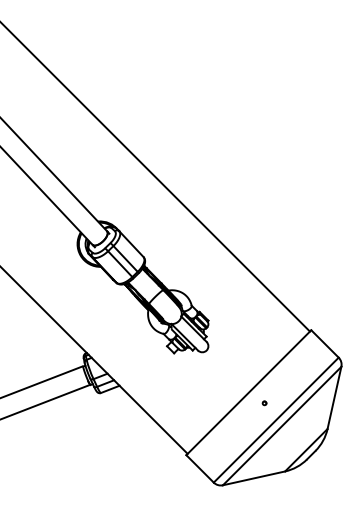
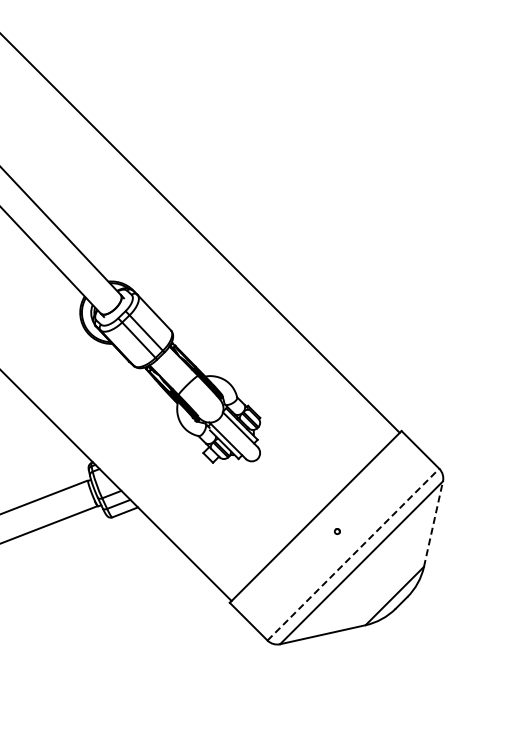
line: (334, 398) -> (433, 524), solid -> dashed
line: (276, 420) -> (353, 554), solid -> dashed

